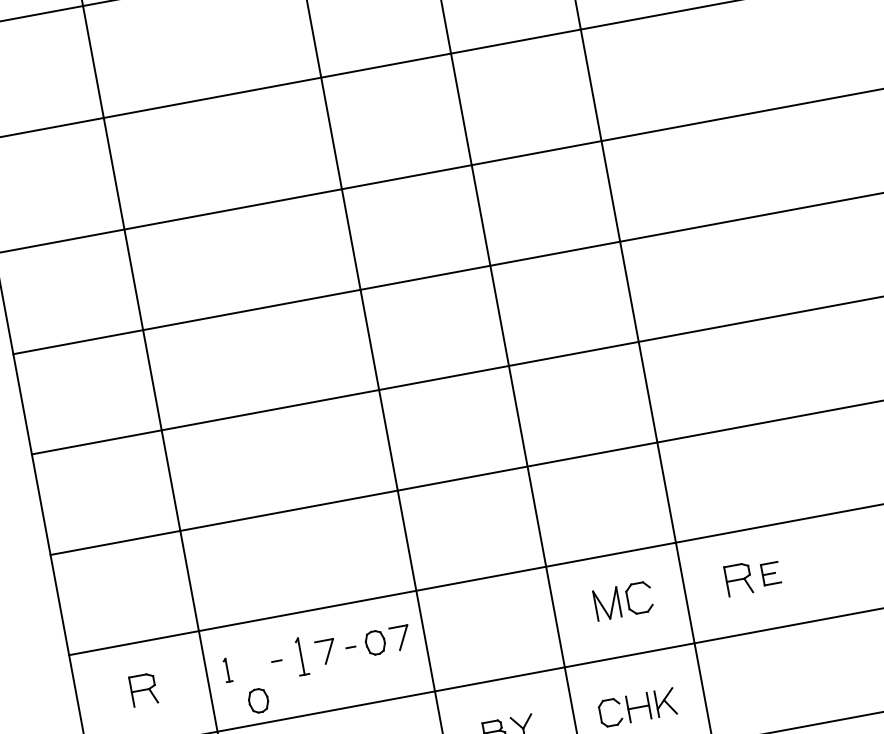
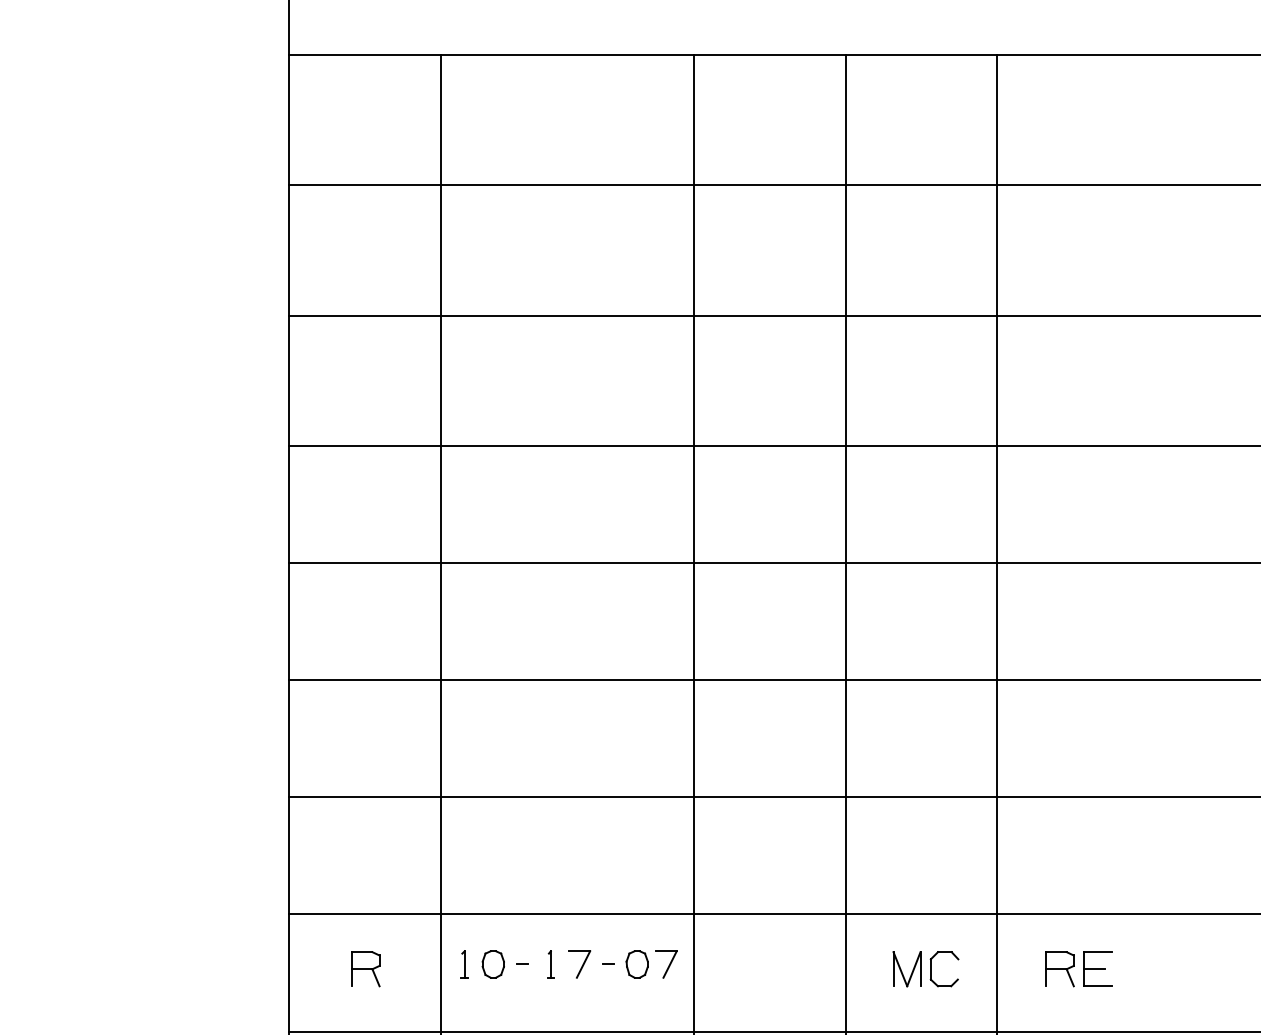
part: (770, 573) -> (1097, 968), size x1.43
part: (301, 656) -> (550, 964), size x0.62
part: (257, 701) -> (492, 964), moved

